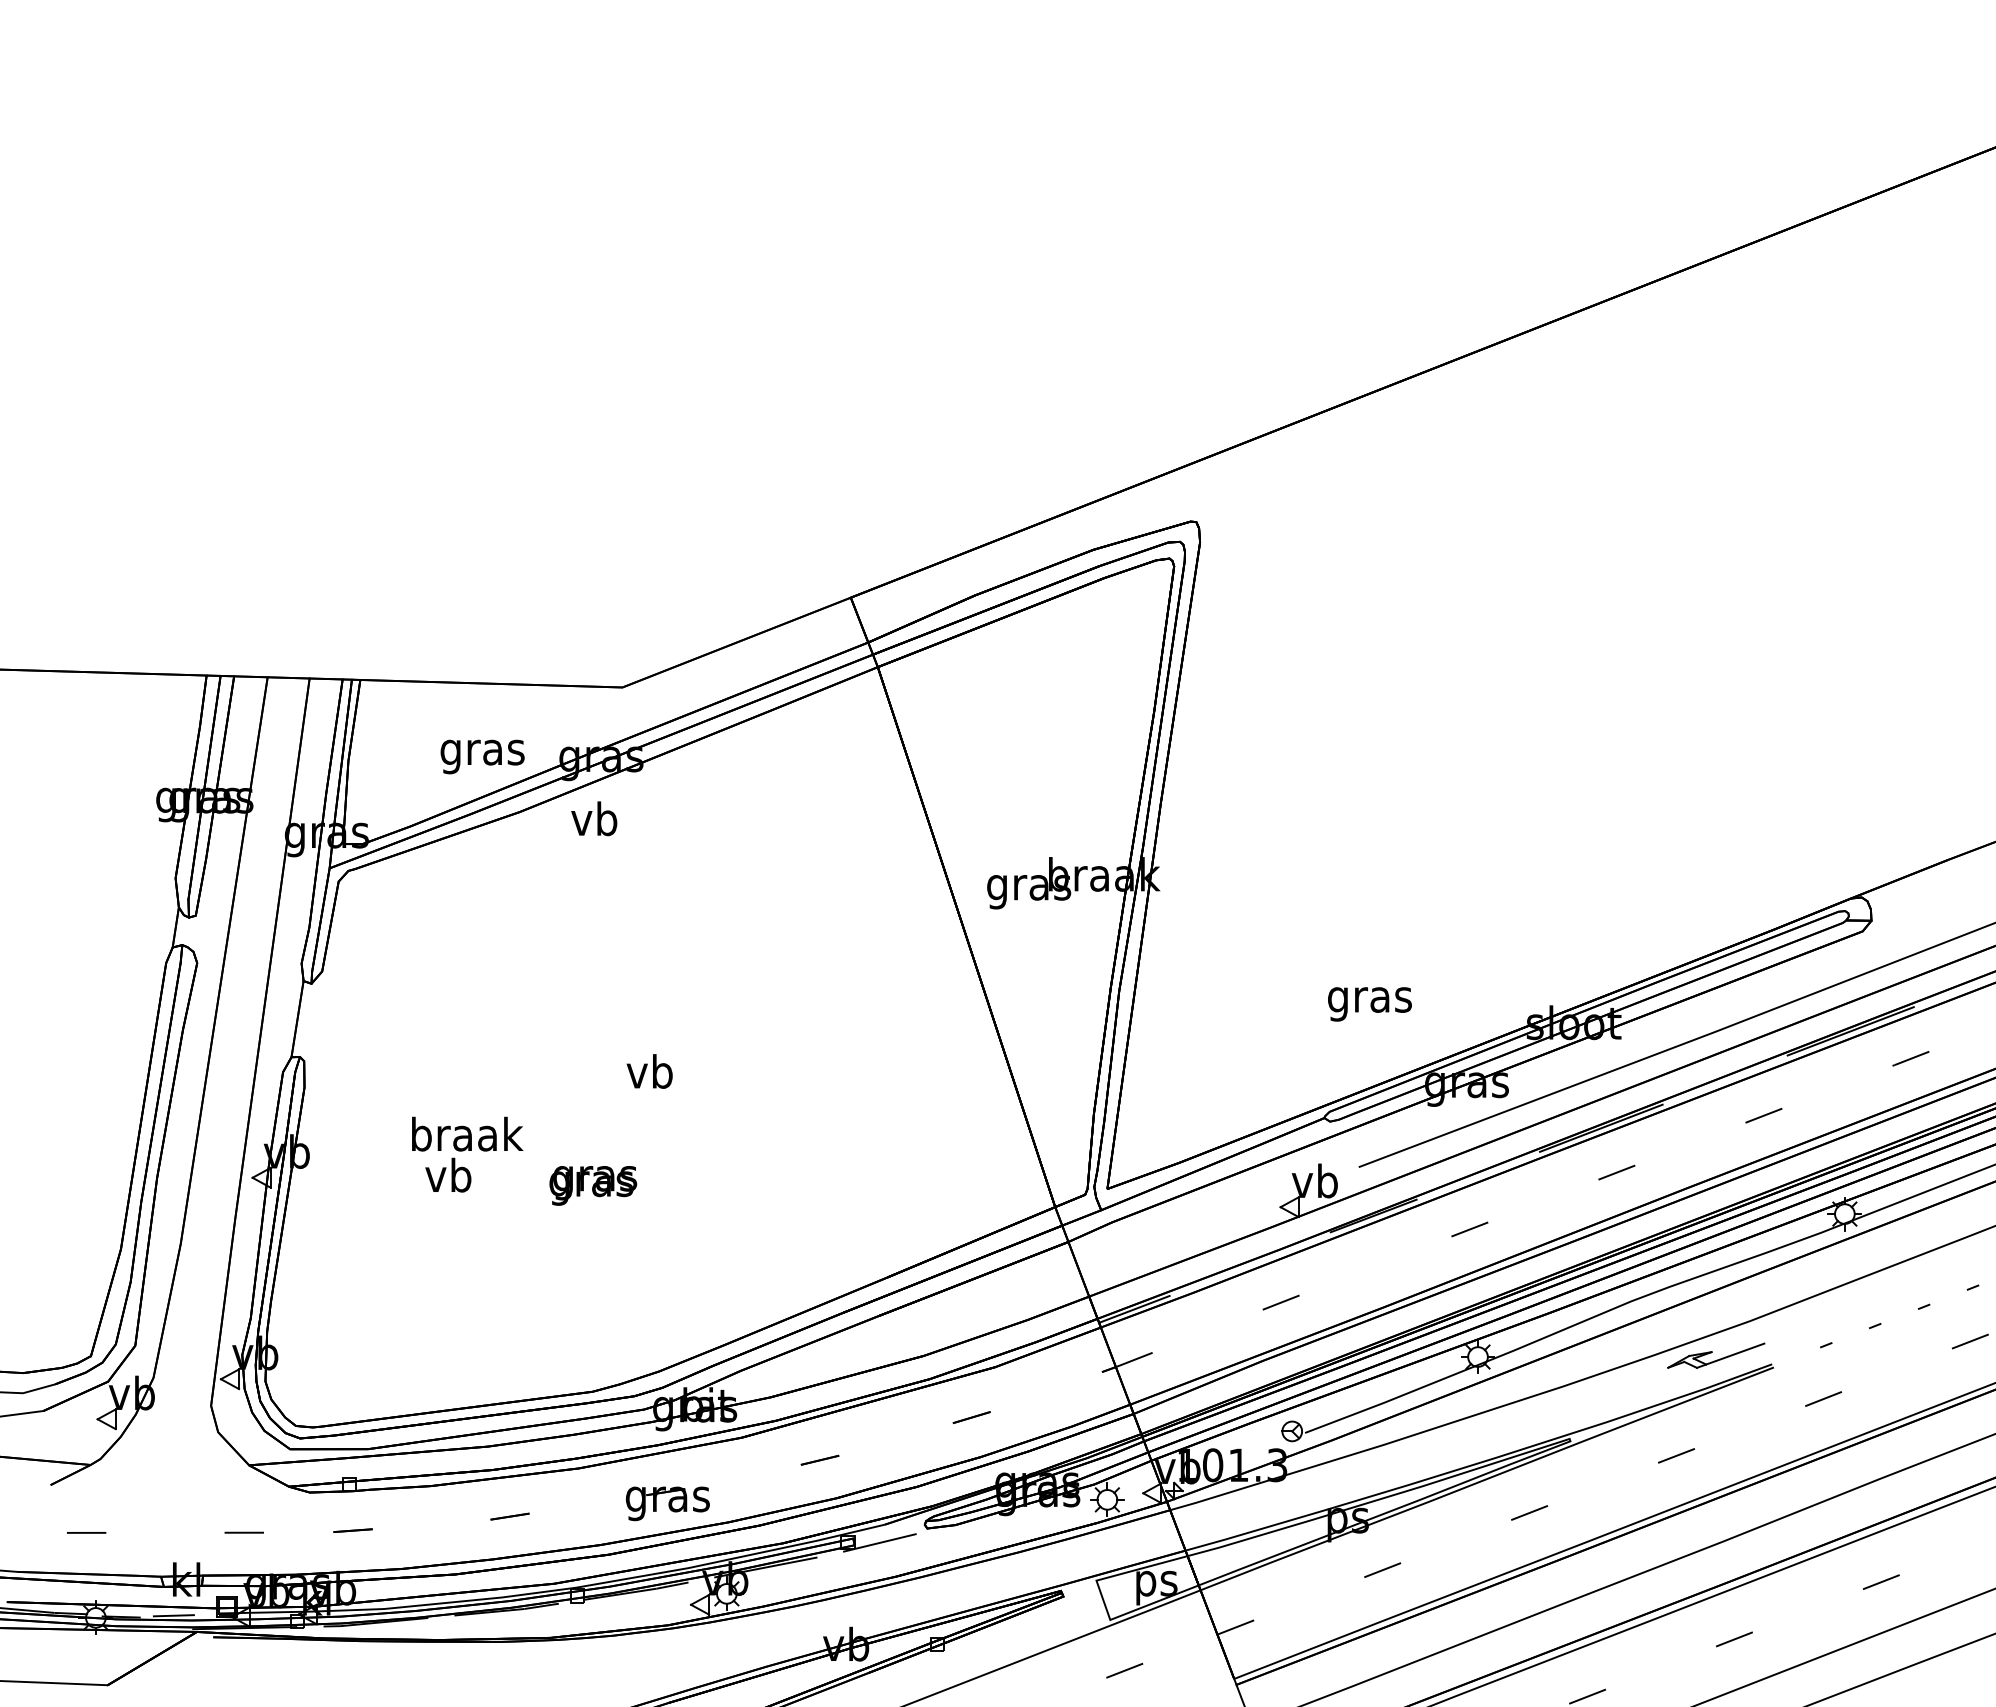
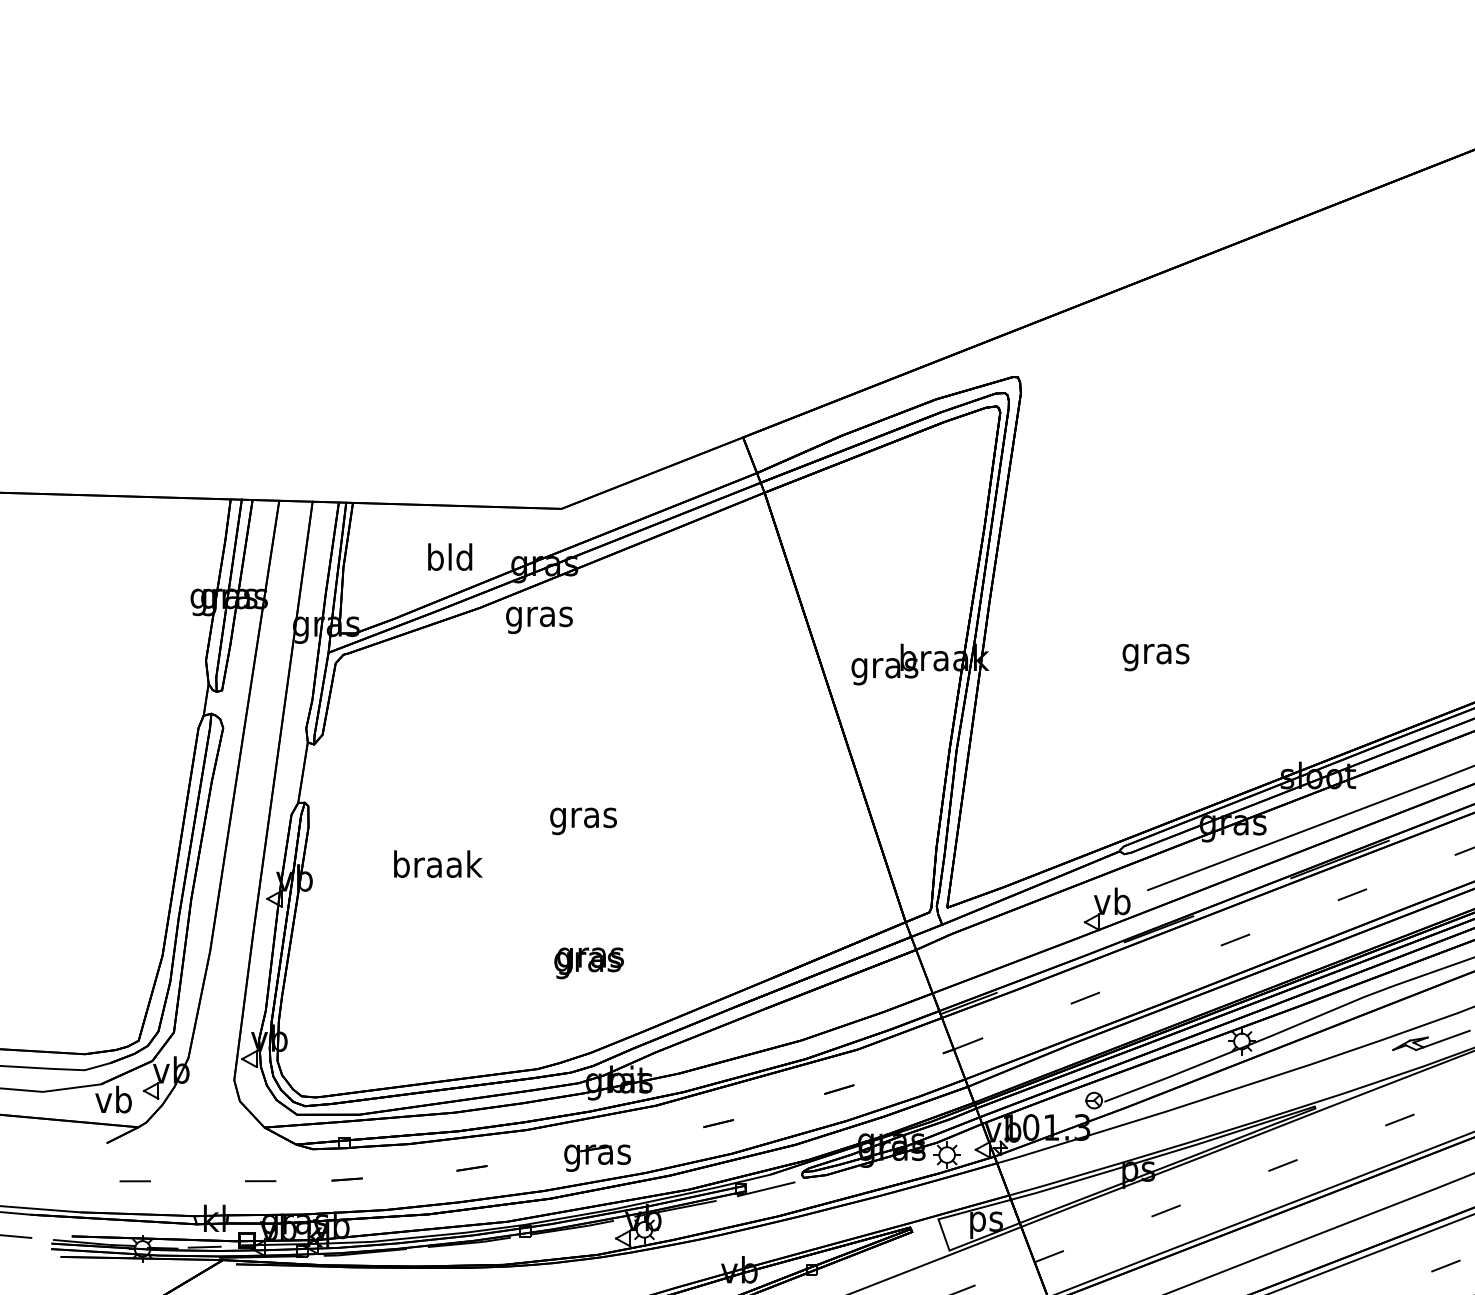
text: (482, 752) -> (450, 560), gras -> bld
text: (594, 822) -> (539, 616), vb -> gras
text: (1369, 1004) -> (1155, 657), moved
text: (650, 1075) -> (583, 817), vb -> gras
text: (448, 1174) -> (113, 1099), moved
text: (593, 1185) -> (589, 963), moved

